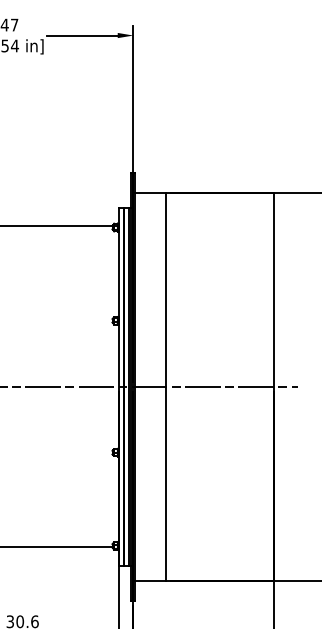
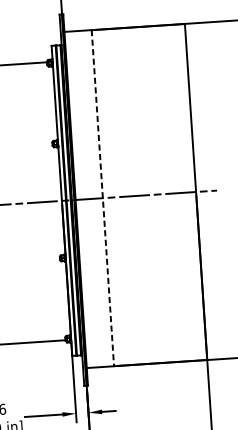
line: (166, 386) -> (103, 197), solid -> dashed

